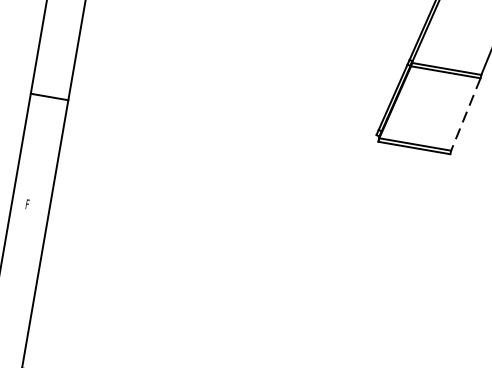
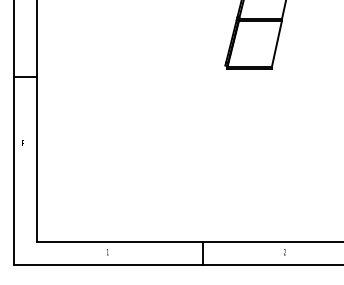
line: (465, 113) -> (276, 43), dashed -> solid

